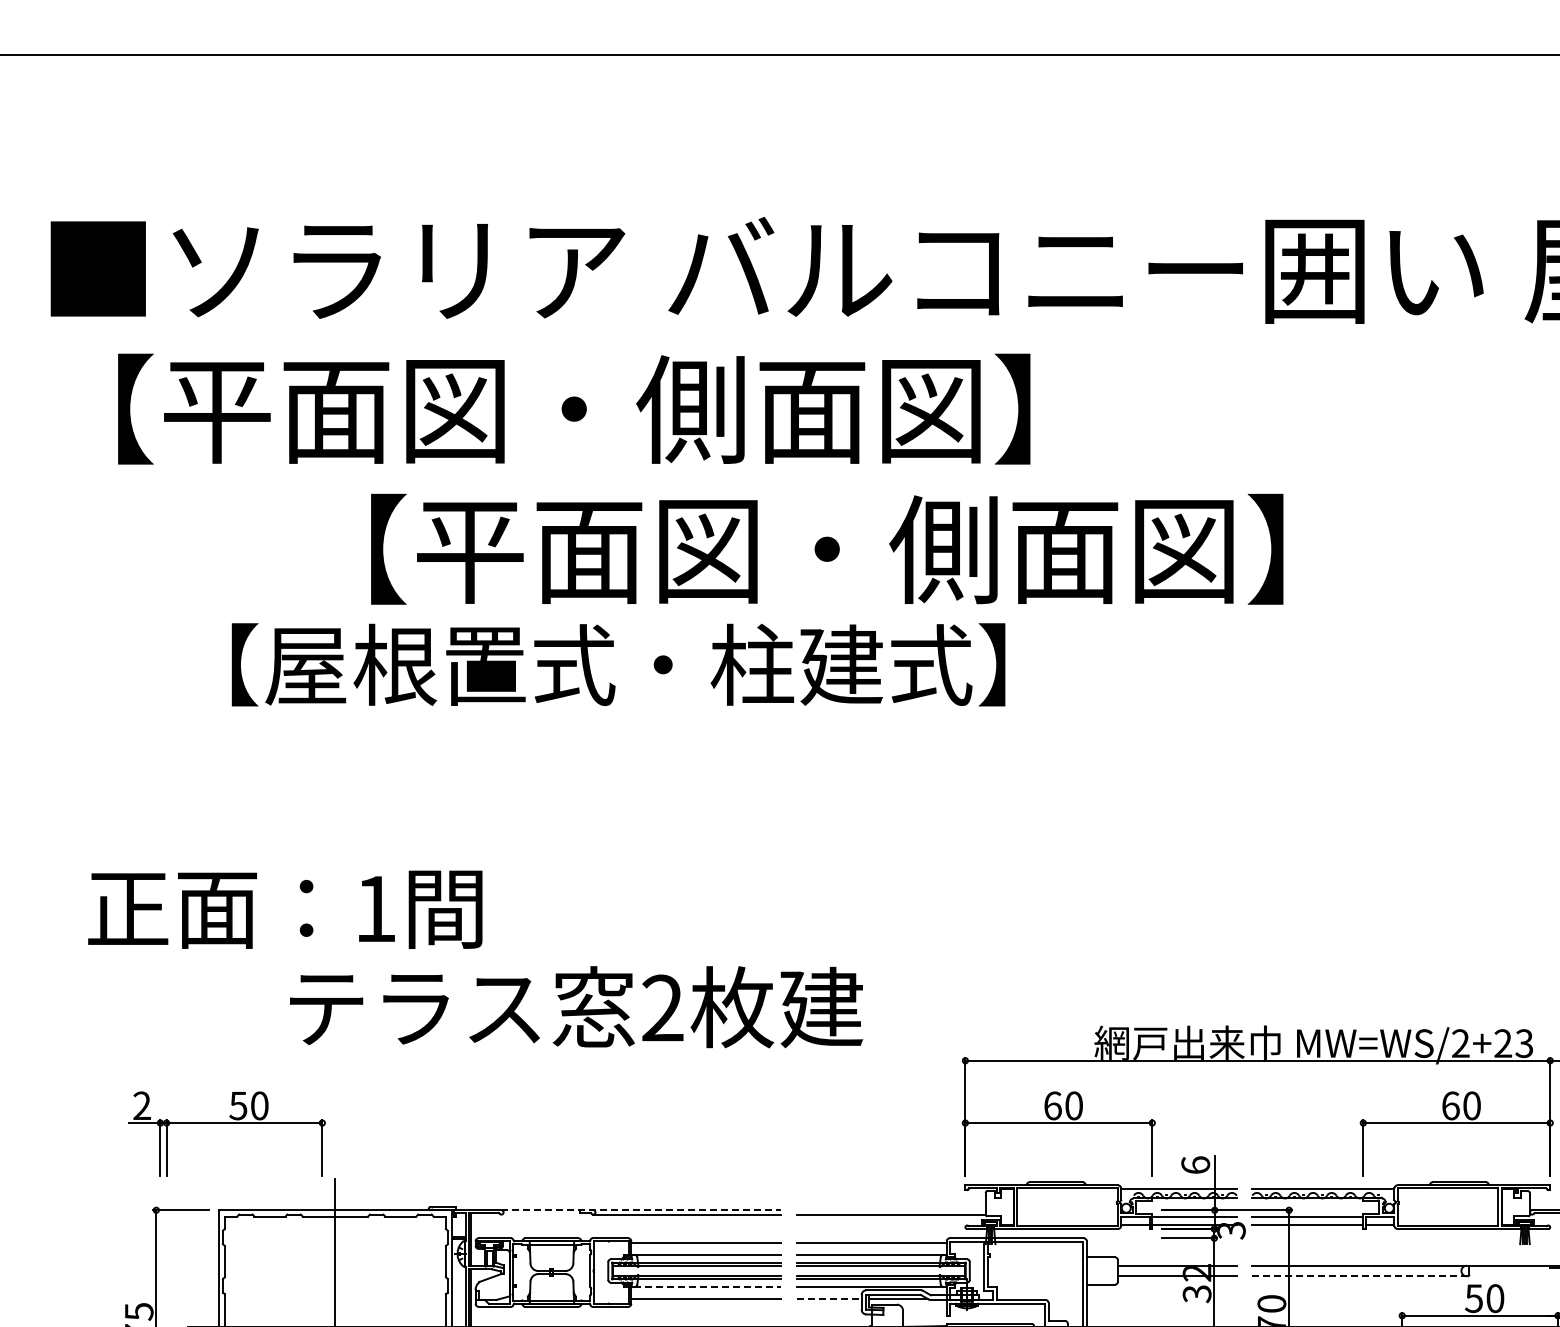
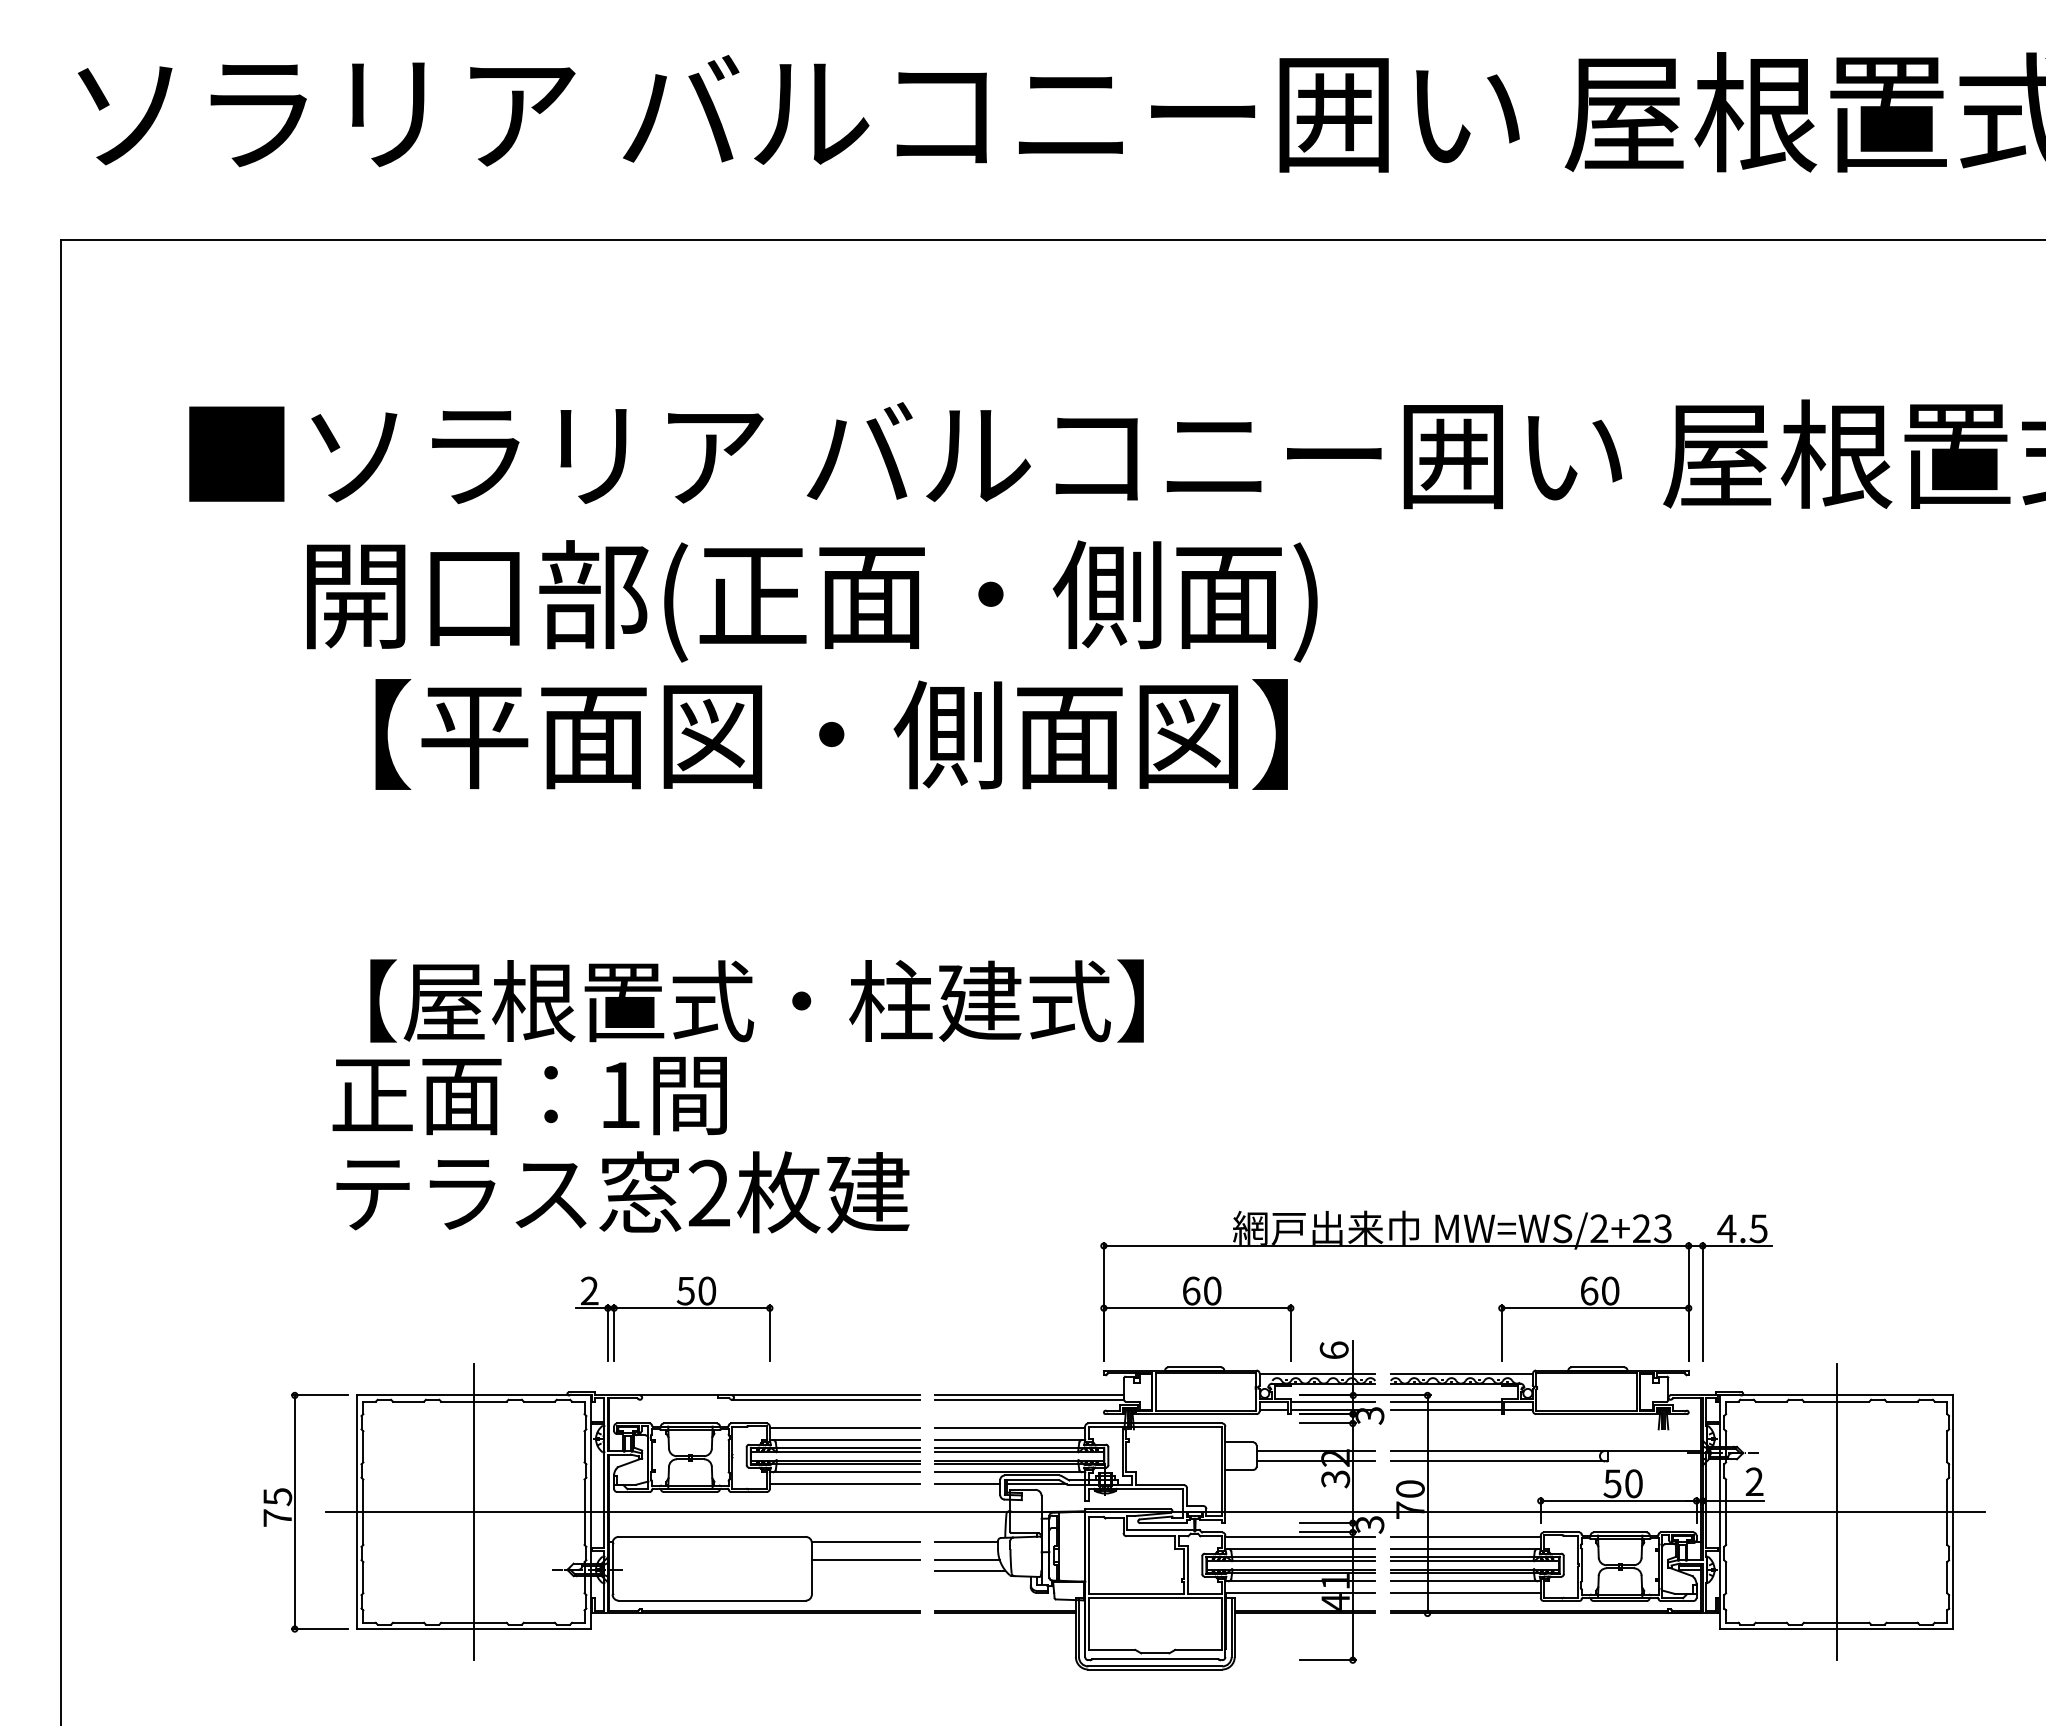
text: (647, 415) -> (786, 600), 【平面図・側面図】 -> 開口部(正面・側面)
text: (826, 549) -> (831, 734), moved
text: (617, 664) -> (756, 1000), moved
text: (284, 909) -> (529, 1095), moved
text: (575, 1007) -> (622, 1192), moved
part: (226, 1123) -> (674, 1308), moved
line: (640, 1210) -> (779, 1395), dashed -> solid
line: (890, 1210) -> (1029, 1395), added
line: (1359, 1276) -> (1498, 1461), dashed -> solid
line: (707, 1287) -> (846, 1472), dashed -> solid
line: (829, 1299) -> (968, 1484), dashed -> solid

